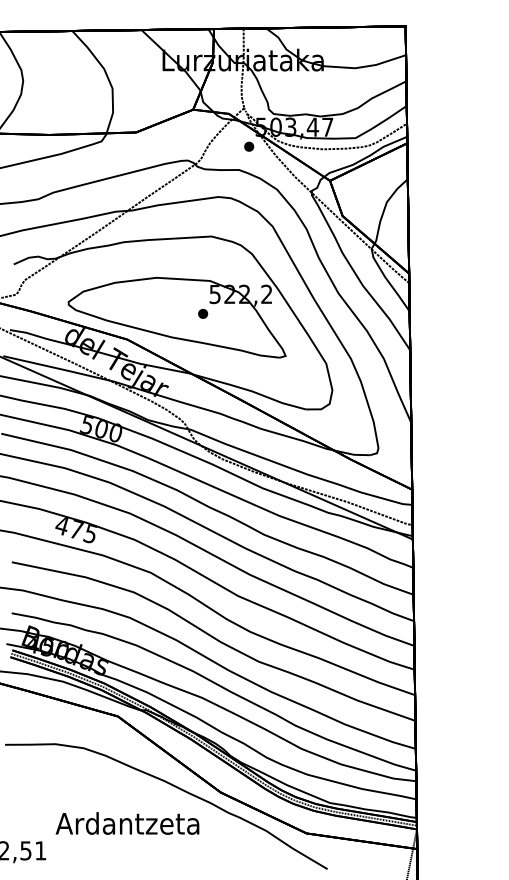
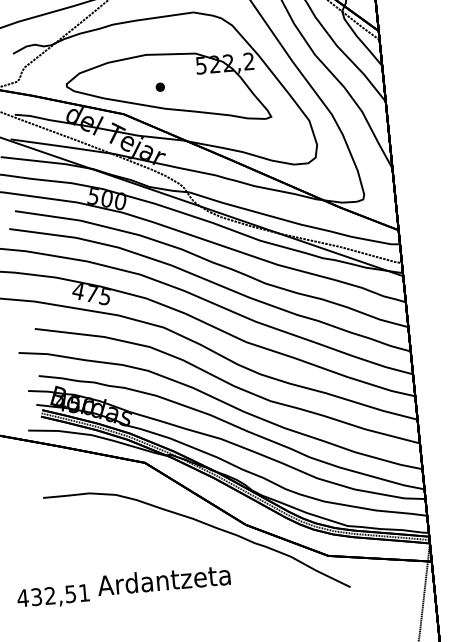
part: (203, 313) -> (160, 86), moved
text: (127, 823) -> (163, 580), moved

